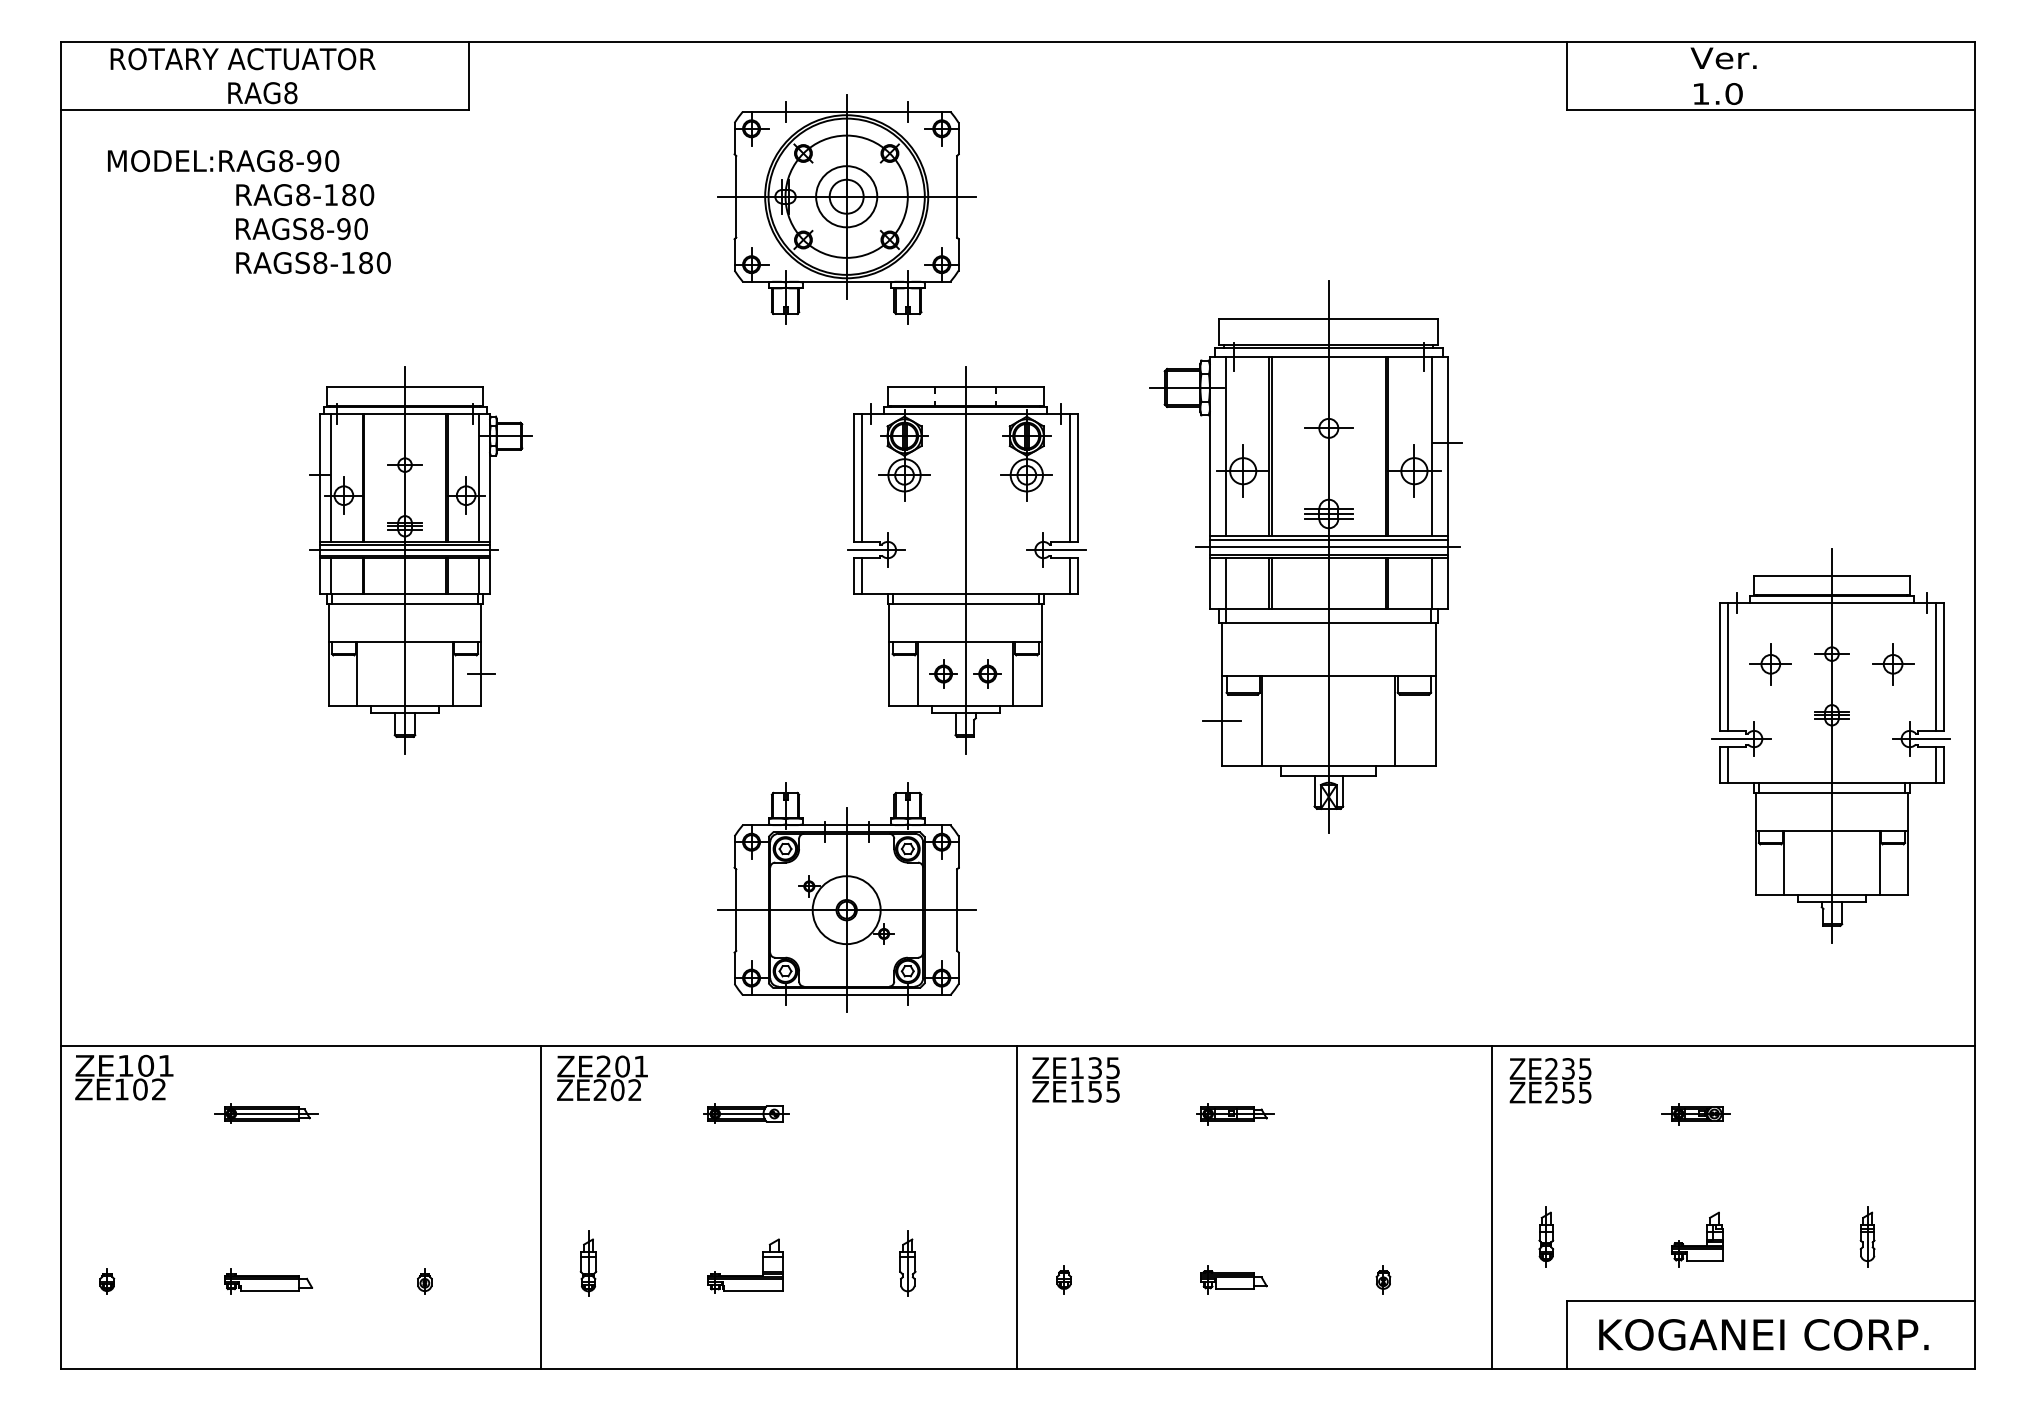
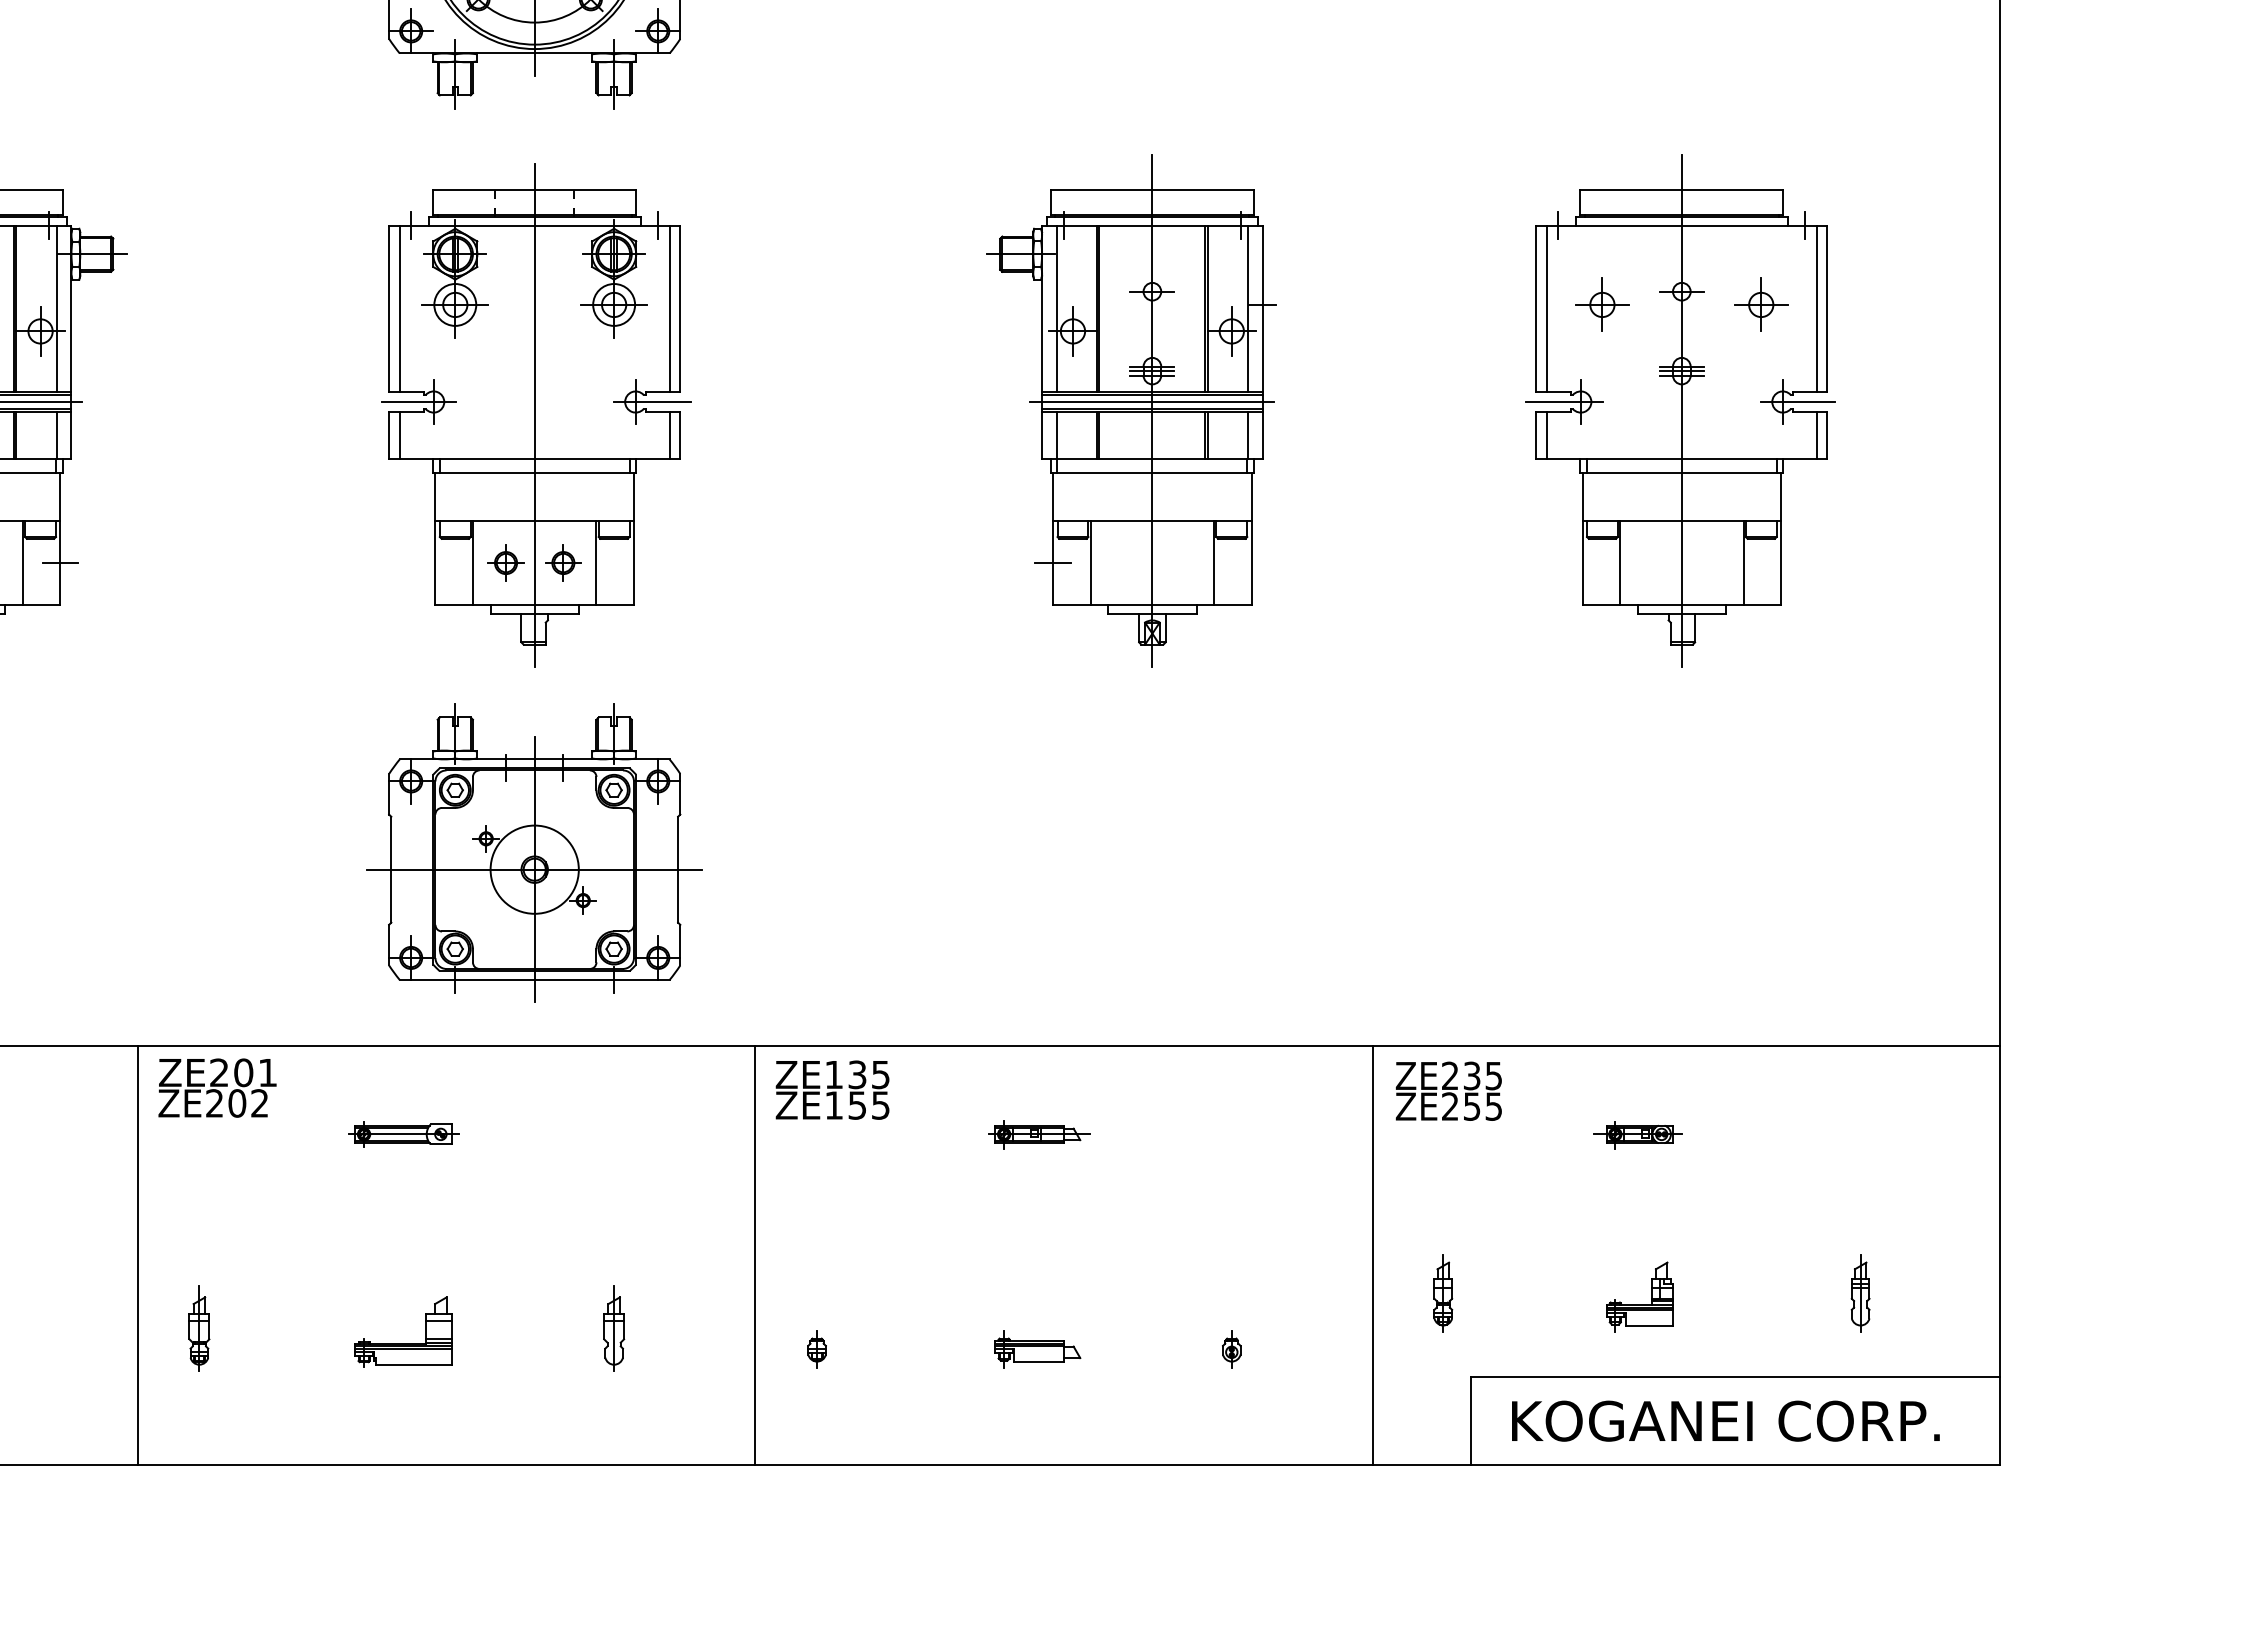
part: (1305, 556) -> (1130, 410), size x0.71
part: (966, 560) -> (535, 415), moved
part: (1830, 745) -> (1679, 410), moved

